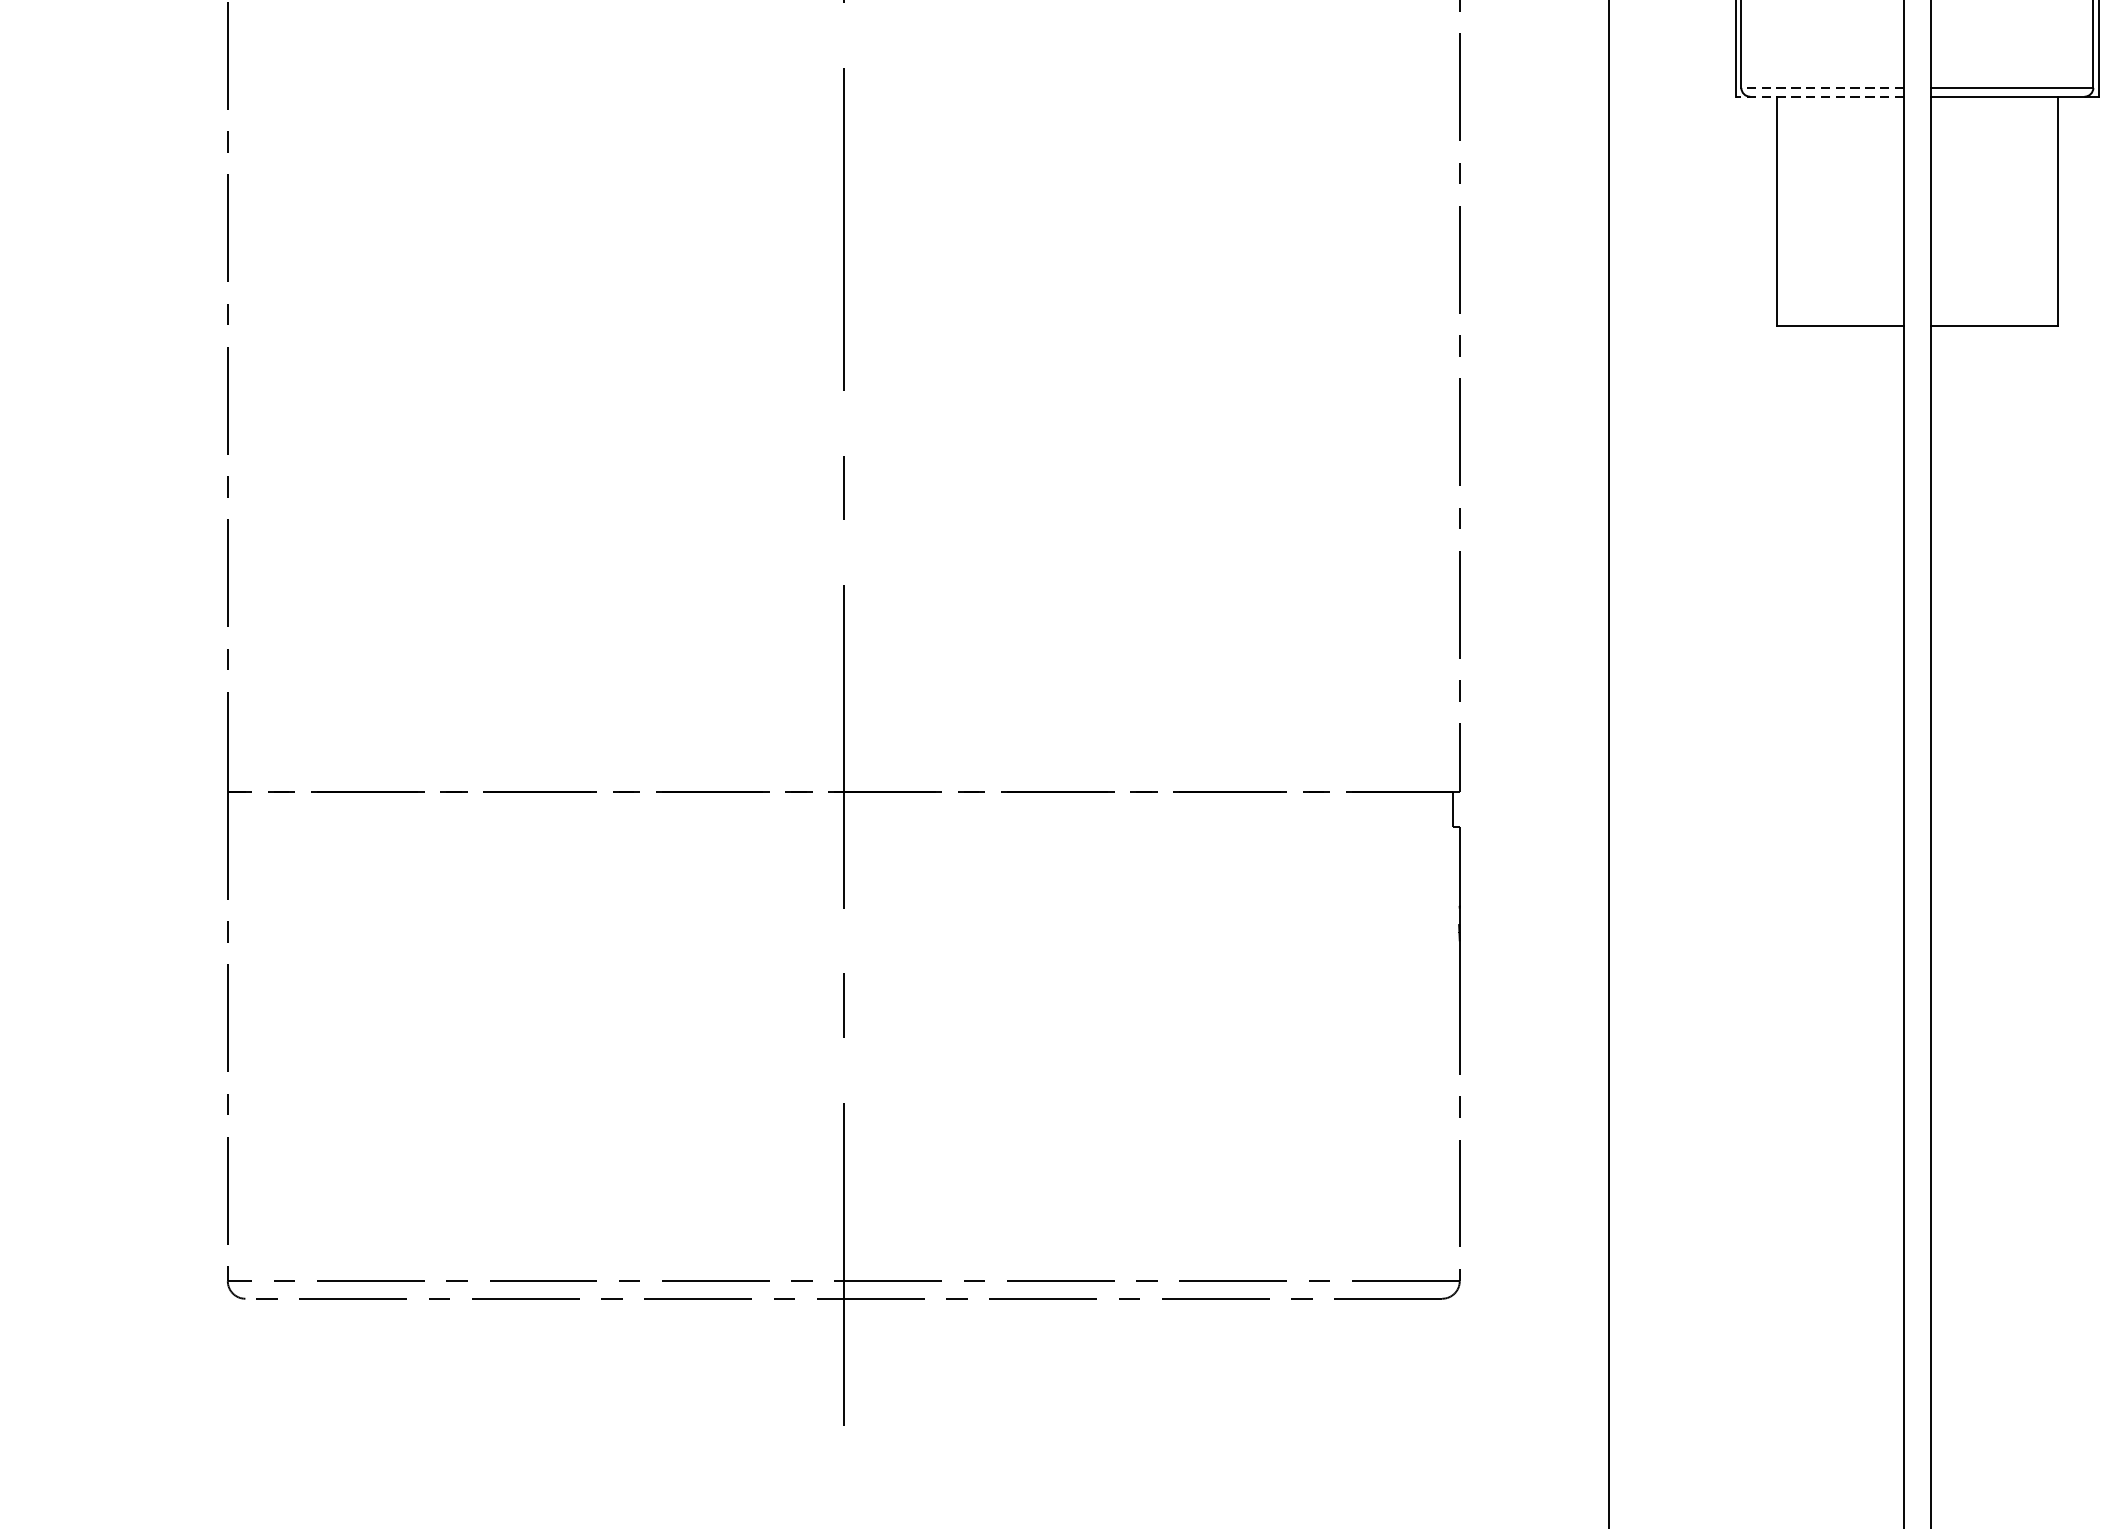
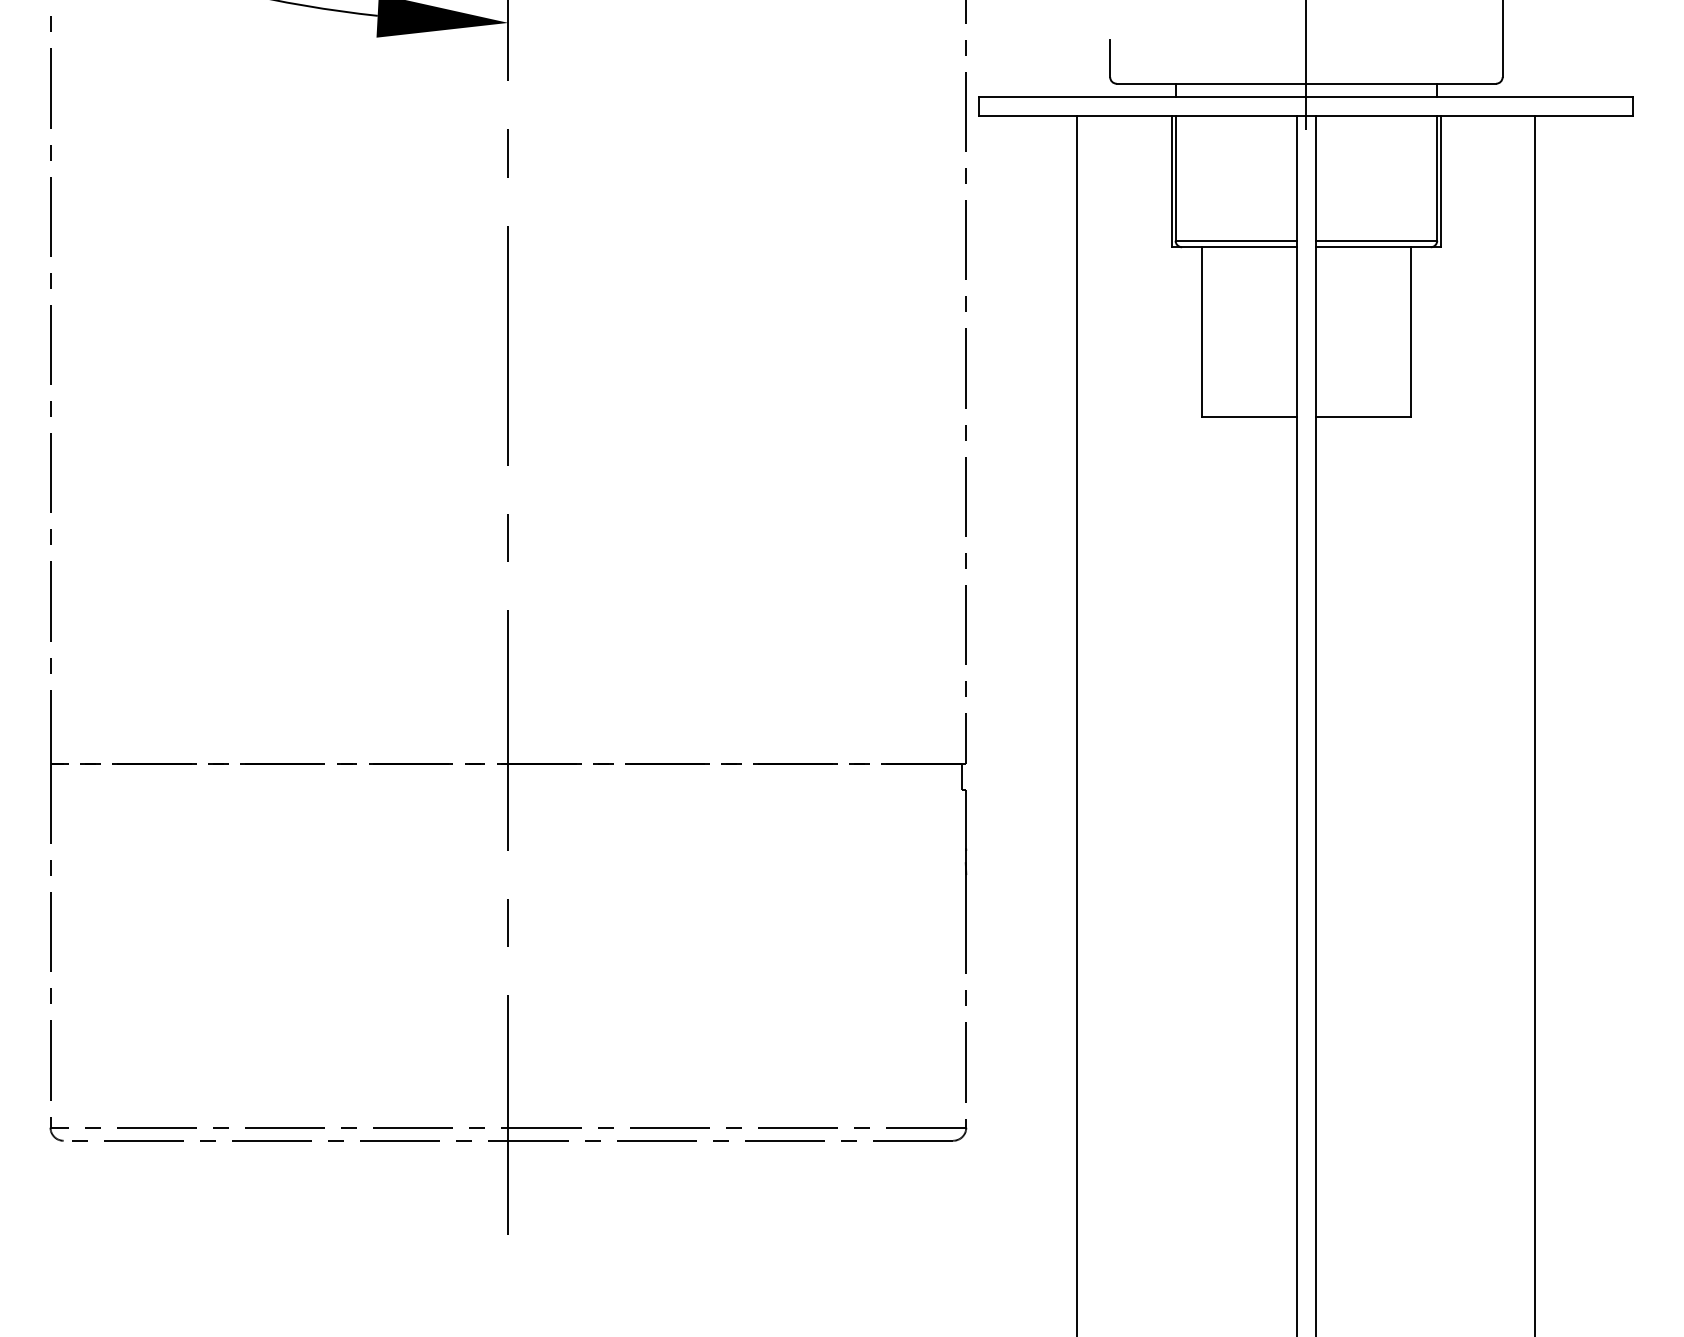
line: (1823, 87) -> (1236, 240), dashed -> solid
line: (1819, 97) -> (1233, 247), dashed -> solid

